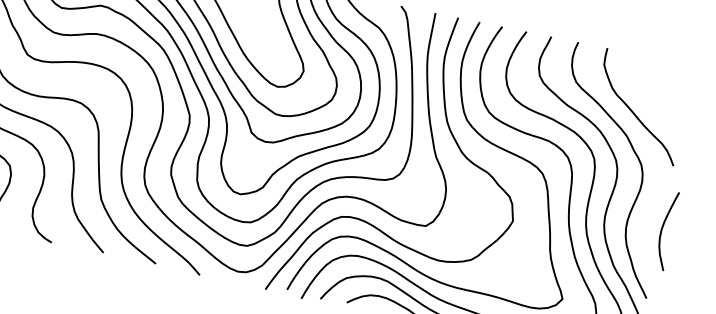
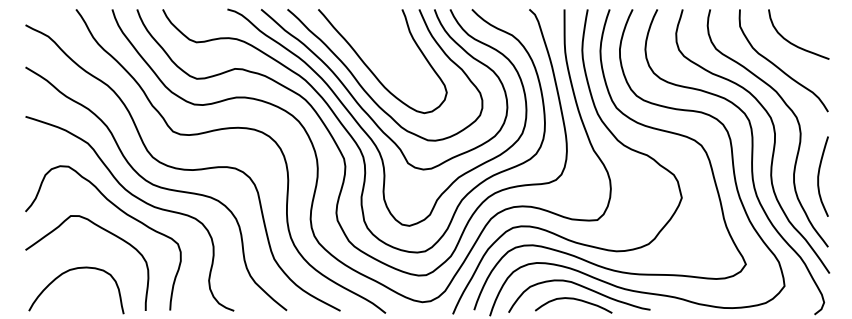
curve: (653, 92) -> (793, 43), added
curve: (662, 229) -> (819, 176), moved

